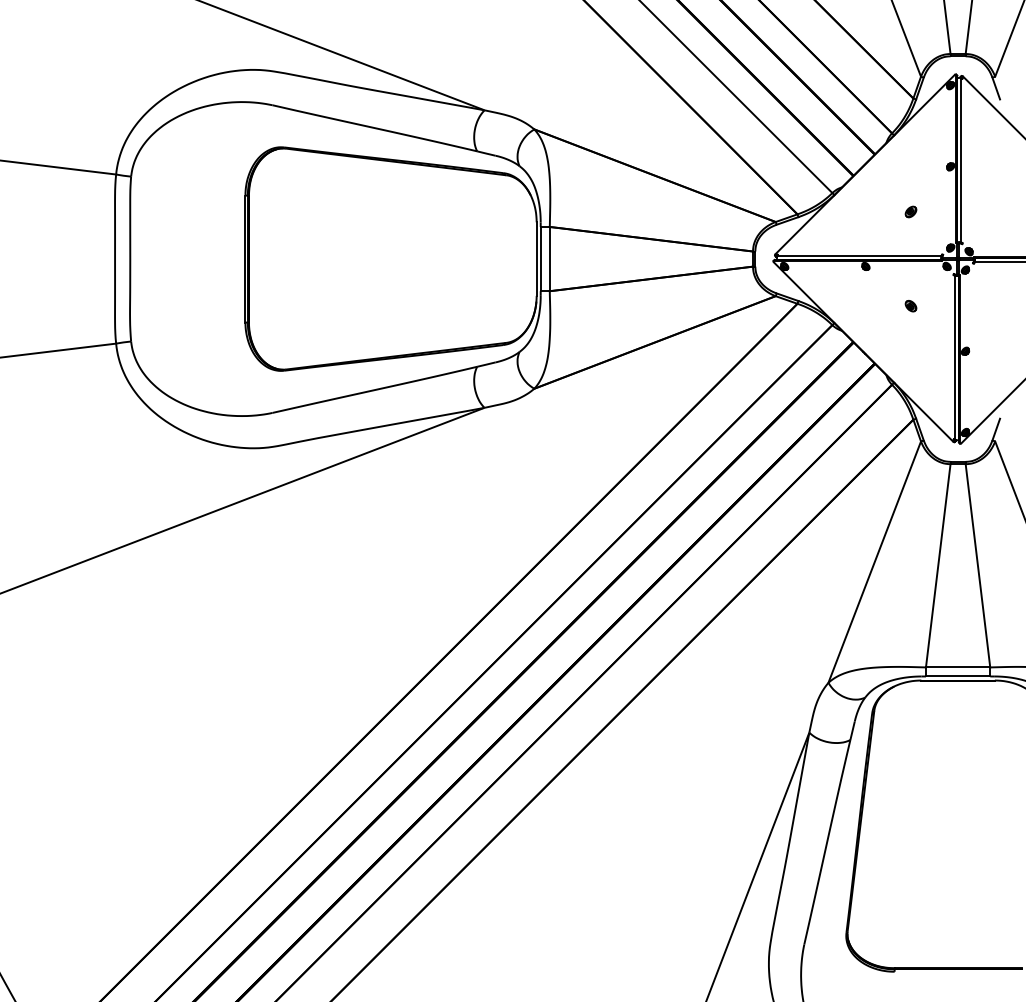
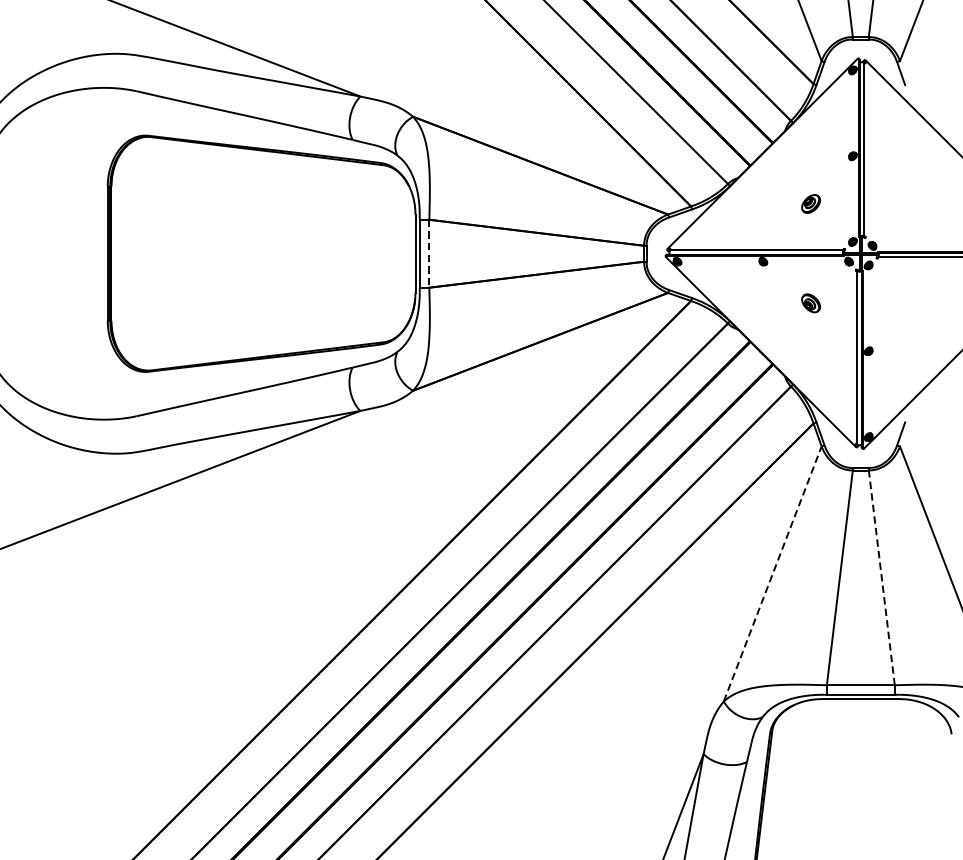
part: (910, 211) -> (810, 203), size x1.6
line: (549, 259) -> (429, 254), solid -> dashed
part: (910, 306) -> (810, 303), size x1.6
line: (874, 561) -> (772, 573), solid -> dashed
line: (977, 565) -> (881, 577), solid -> dashed

